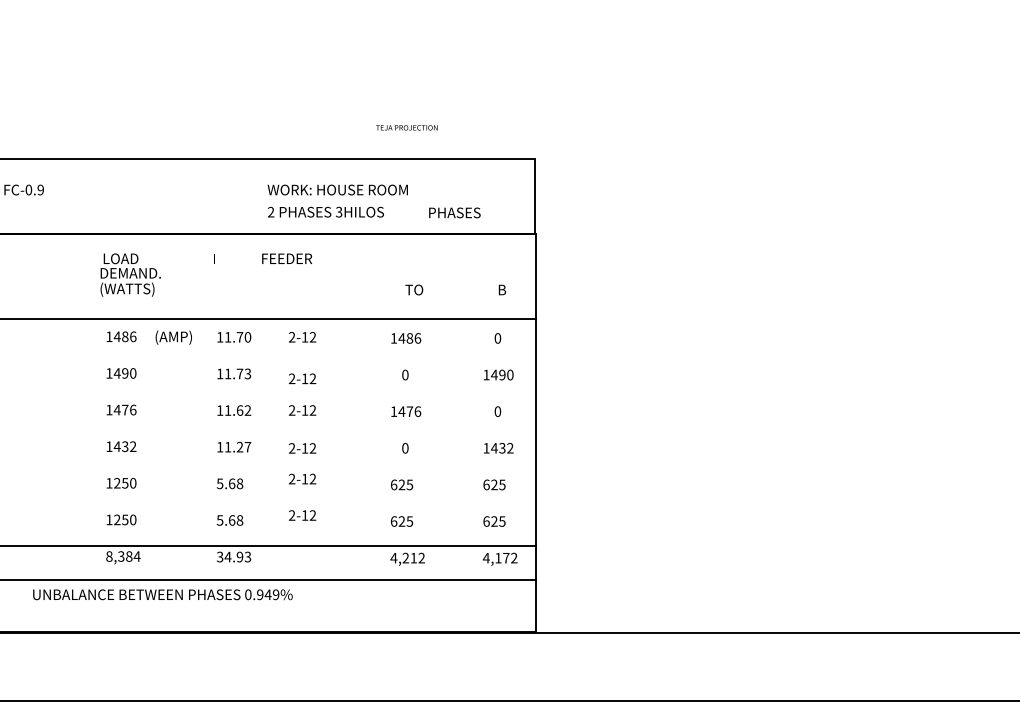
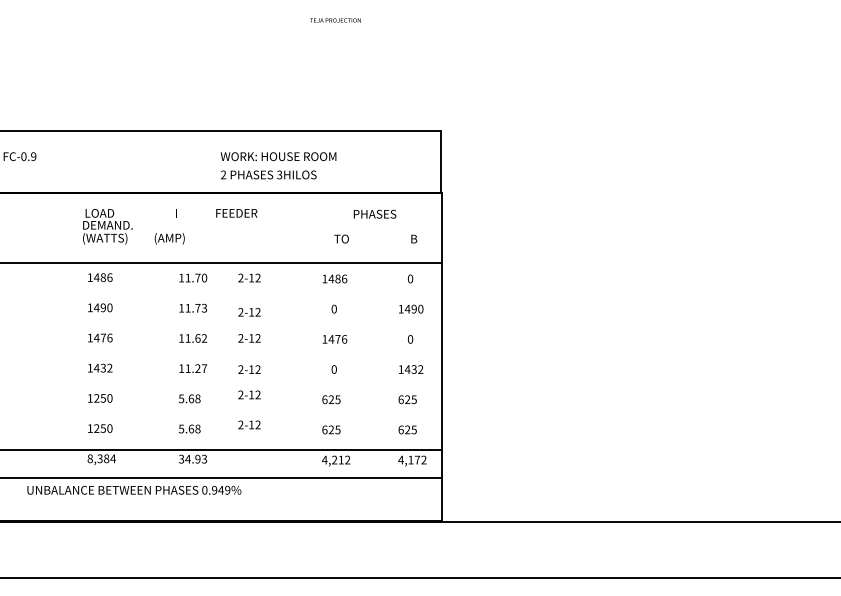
text: (406, 127) -> (335, 20), moved
text: (454, 212) -> (374, 213), moved
text: (173, 337) -> (169, 238), moved

